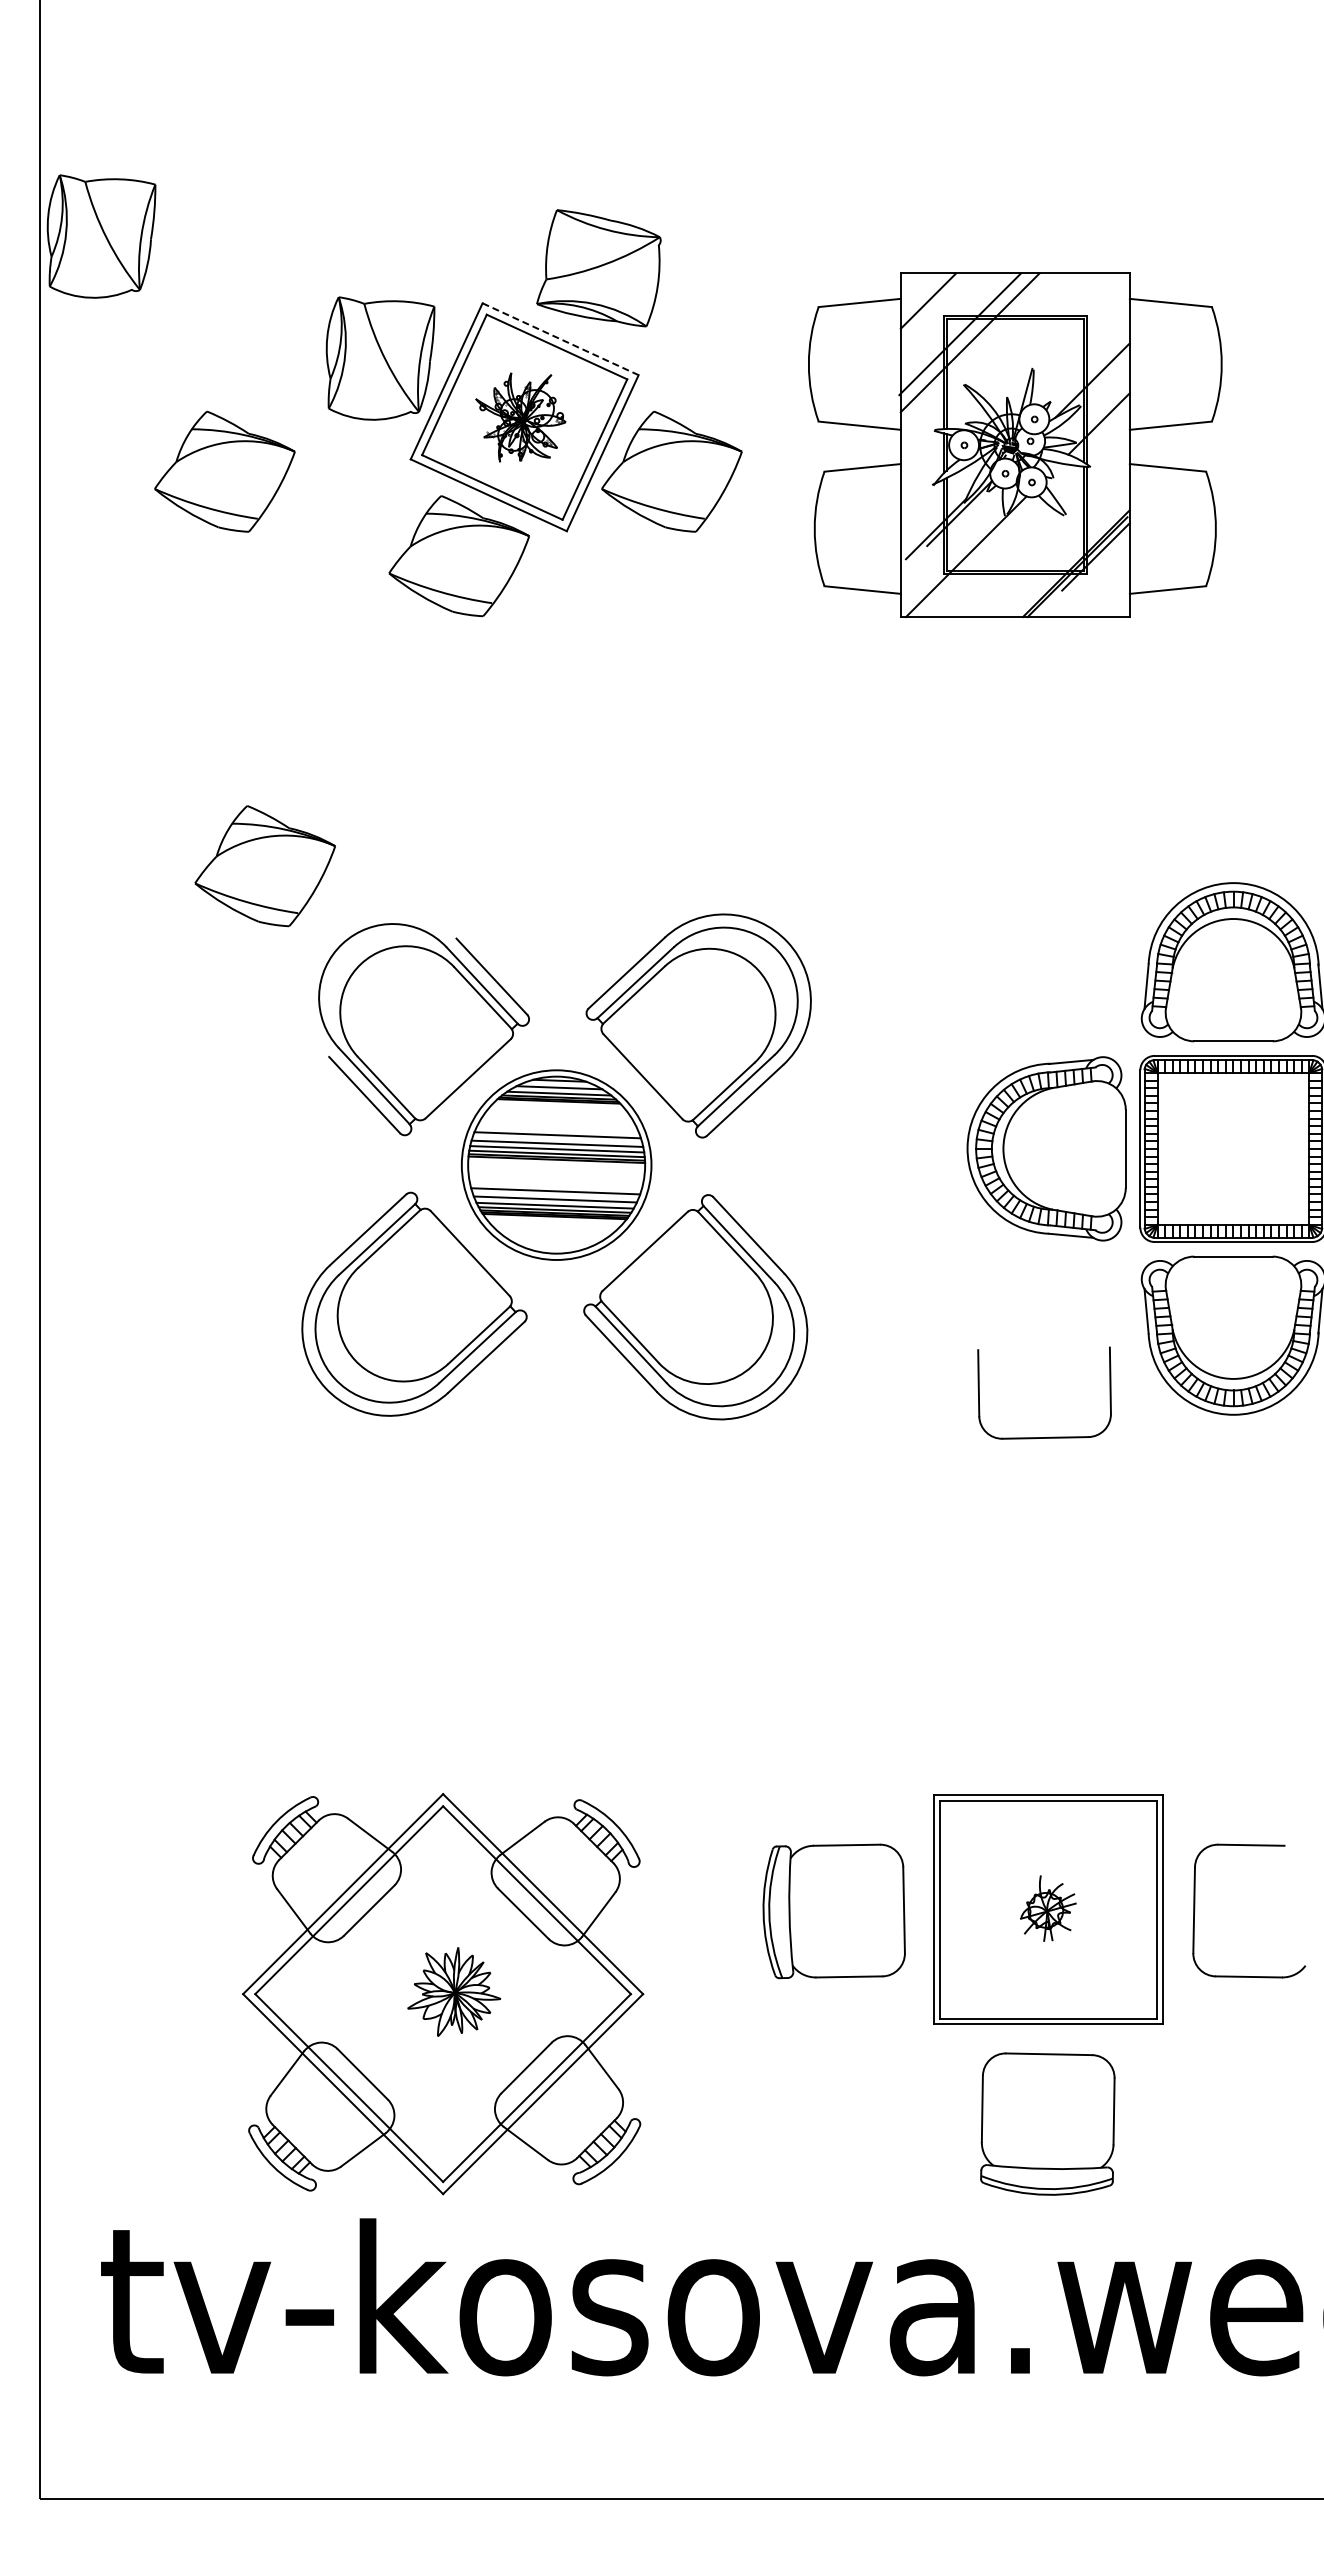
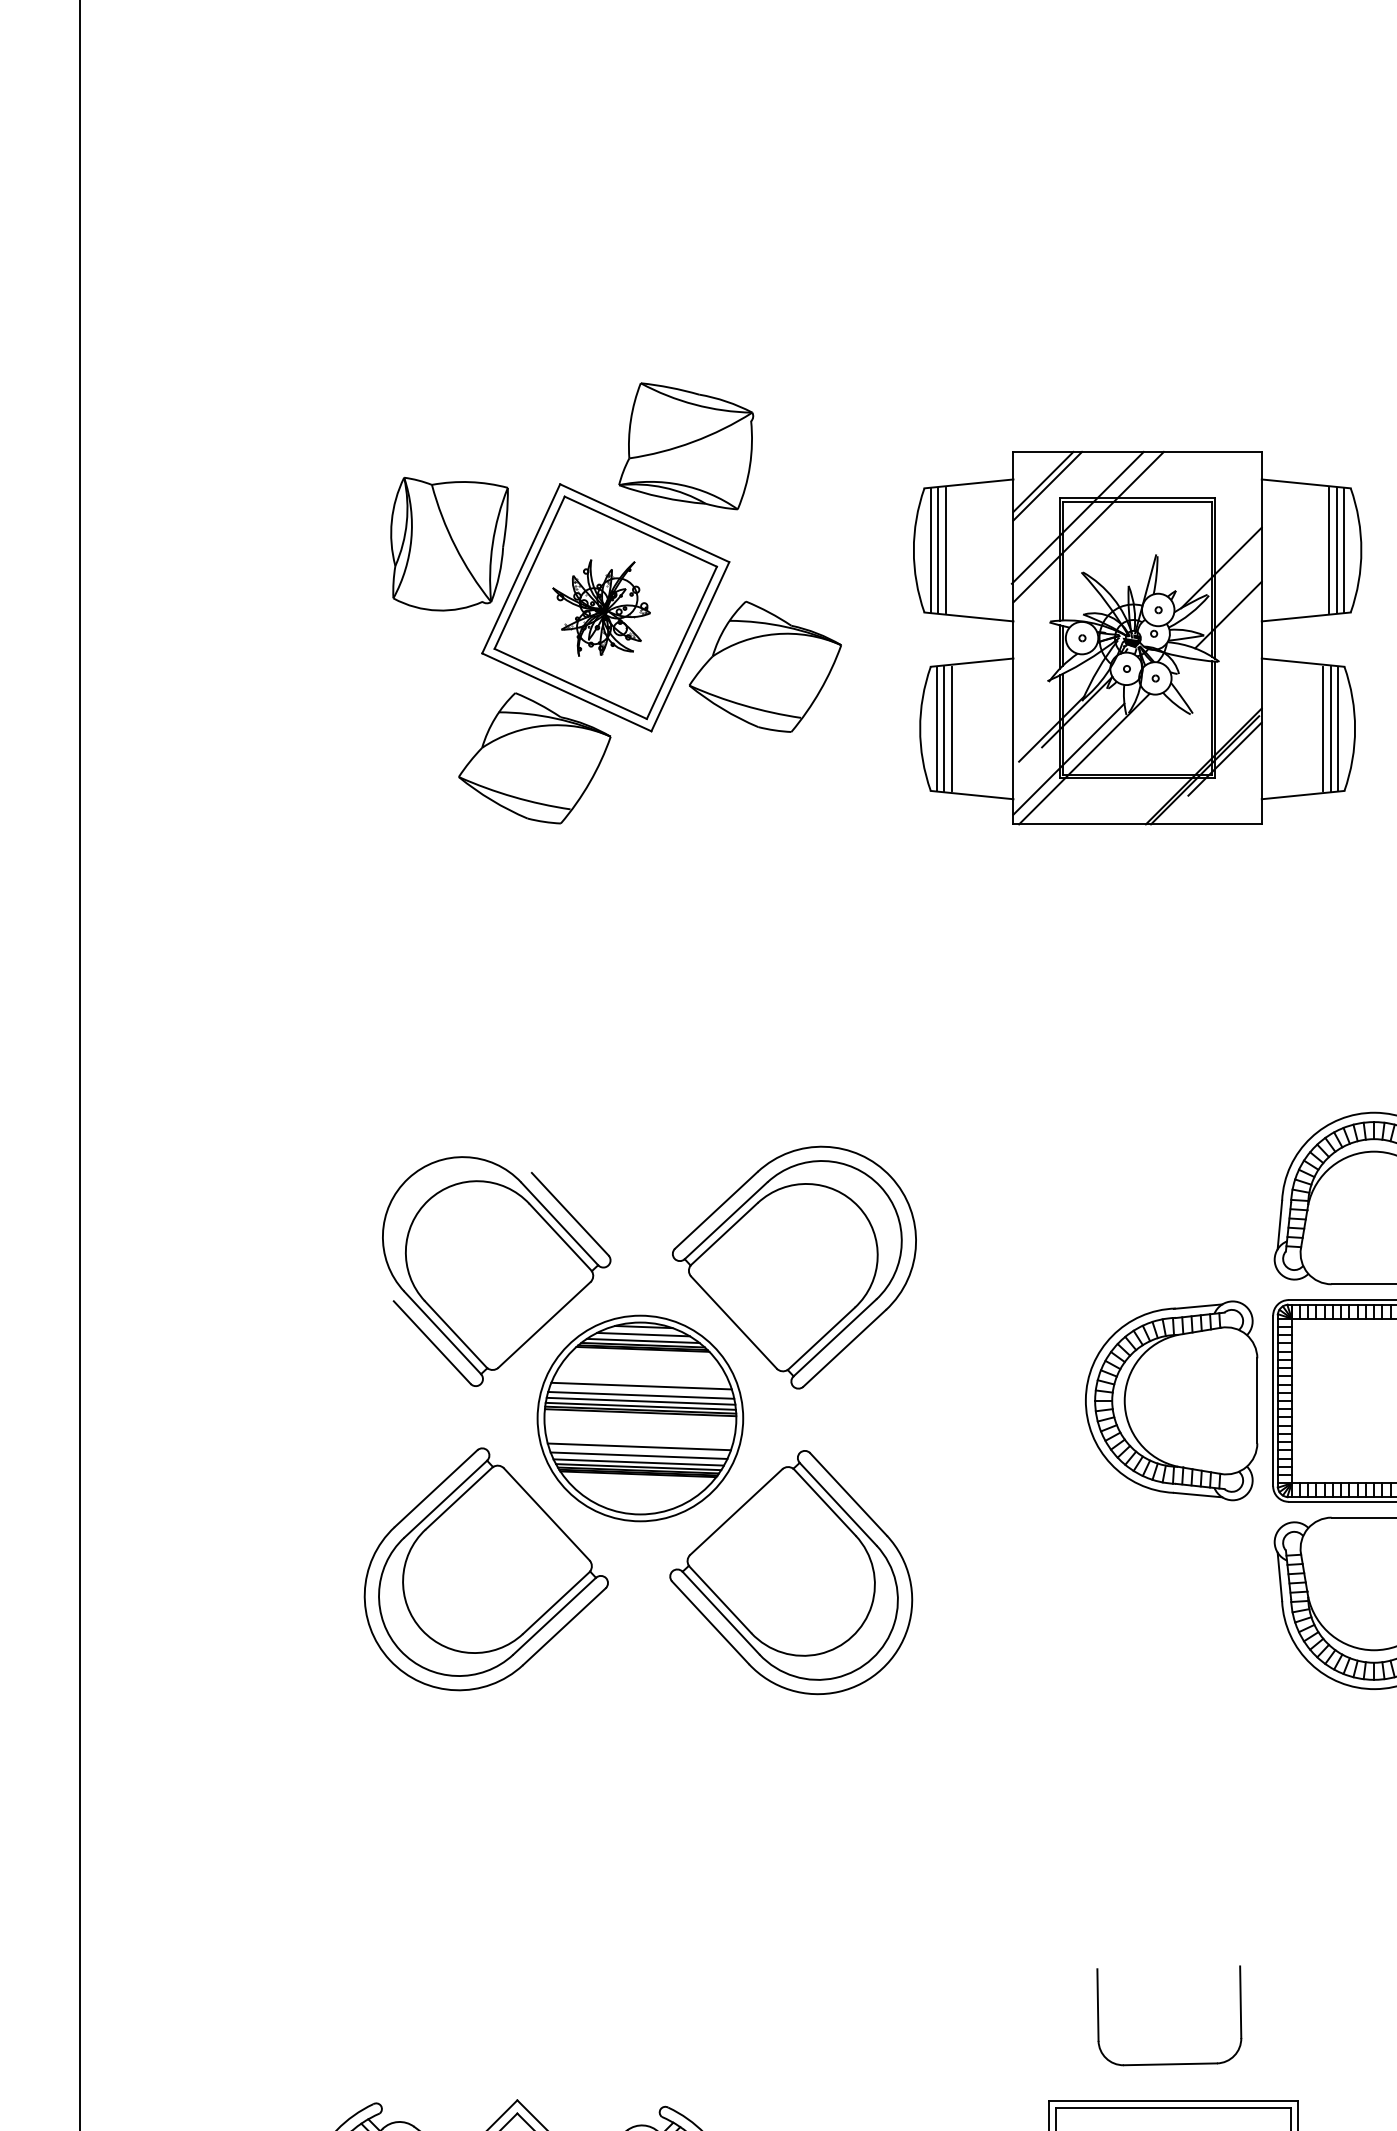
part: (101, 236) -> (147, 411), removed
line: (932, 304) -> (1047, 485), added
line: (560, 339) -> (644, 523), dashed -> solid
line: (824, 364) -> (930, 550), added
line: (830, 364) -> (937, 550), added
line: (838, 364) -> (945, 550), added
line: (1192, 364) -> (1329, 550), added
line: (1199, 364) -> (1337, 550), added
line: (1205, 364) -> (1343, 550), added
part: (224, 471) -> (280, 666), removed
line: (830, 528) -> (937, 728), added
line: (836, 528) -> (943, 728), added
line: (844, 528) -> (952, 728), added
line: (1186, 528) -> (1323, 728), added
line: (1193, 528) -> (1330, 728), added
line: (1199, 528) -> (1337, 728), added
line: (951, 556) -> (1068, 758), added
part: (264, 866) -> (323, 1094), removed
part: (1050, 1436) -> (1175, 2062), moved

